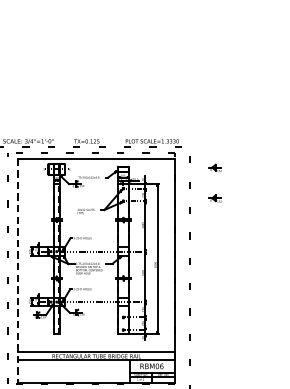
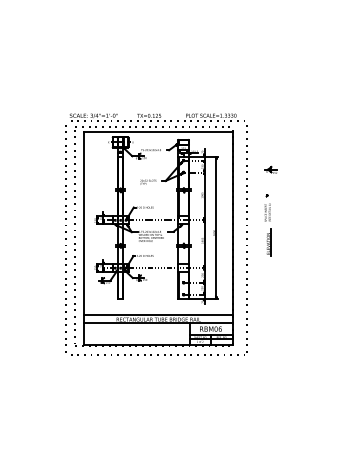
part: (214, 167) -> (270, 140), removed
part: (211, 257) -> (267, 225), added
line: (17, 270) -> (83, 238), dashed -> solid

